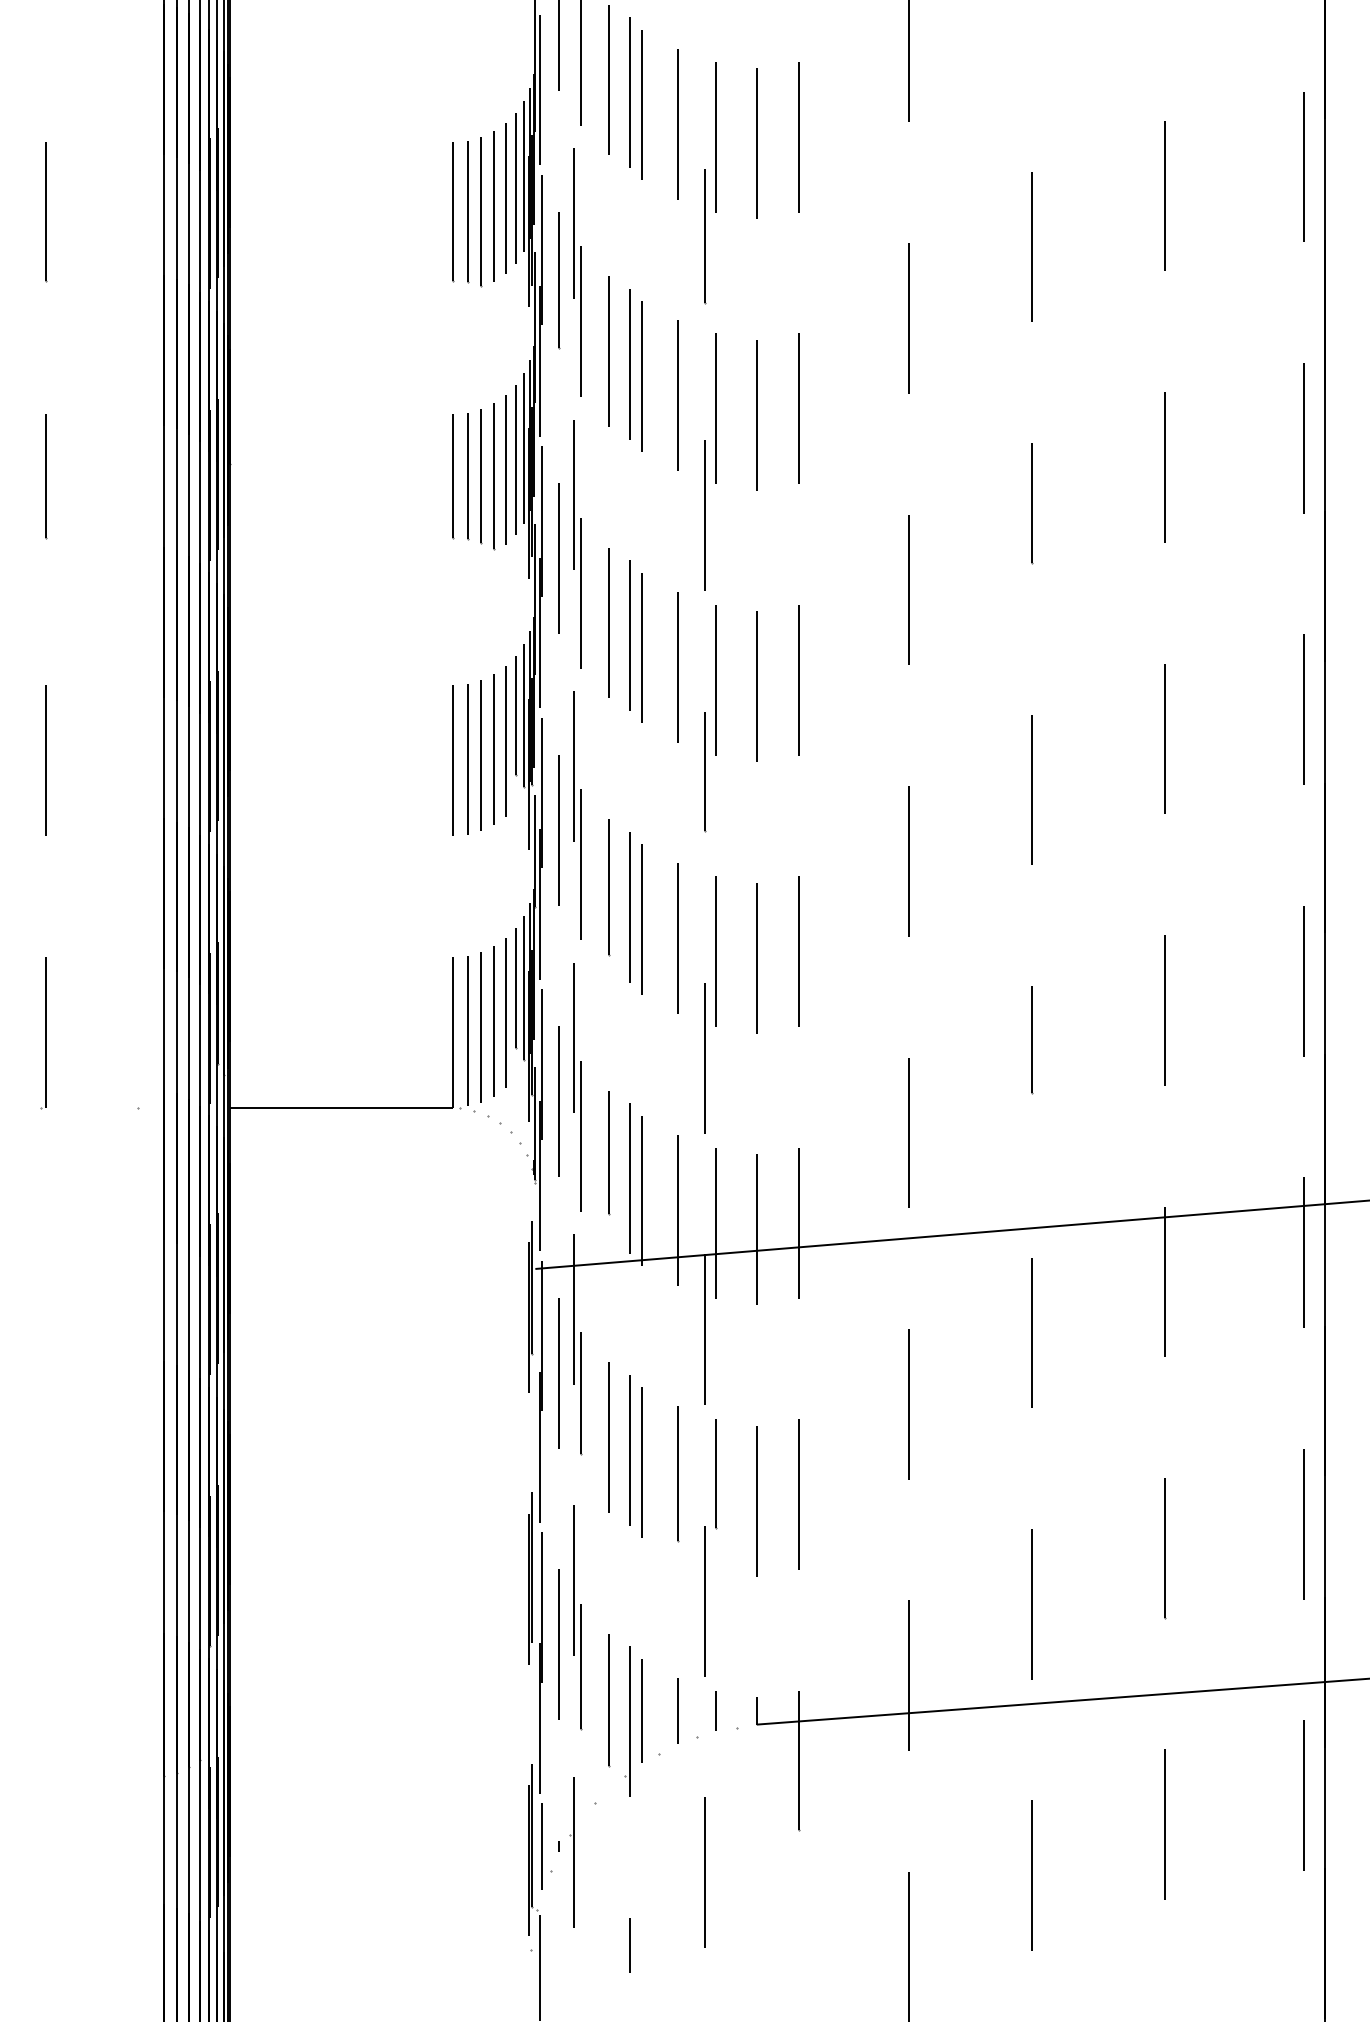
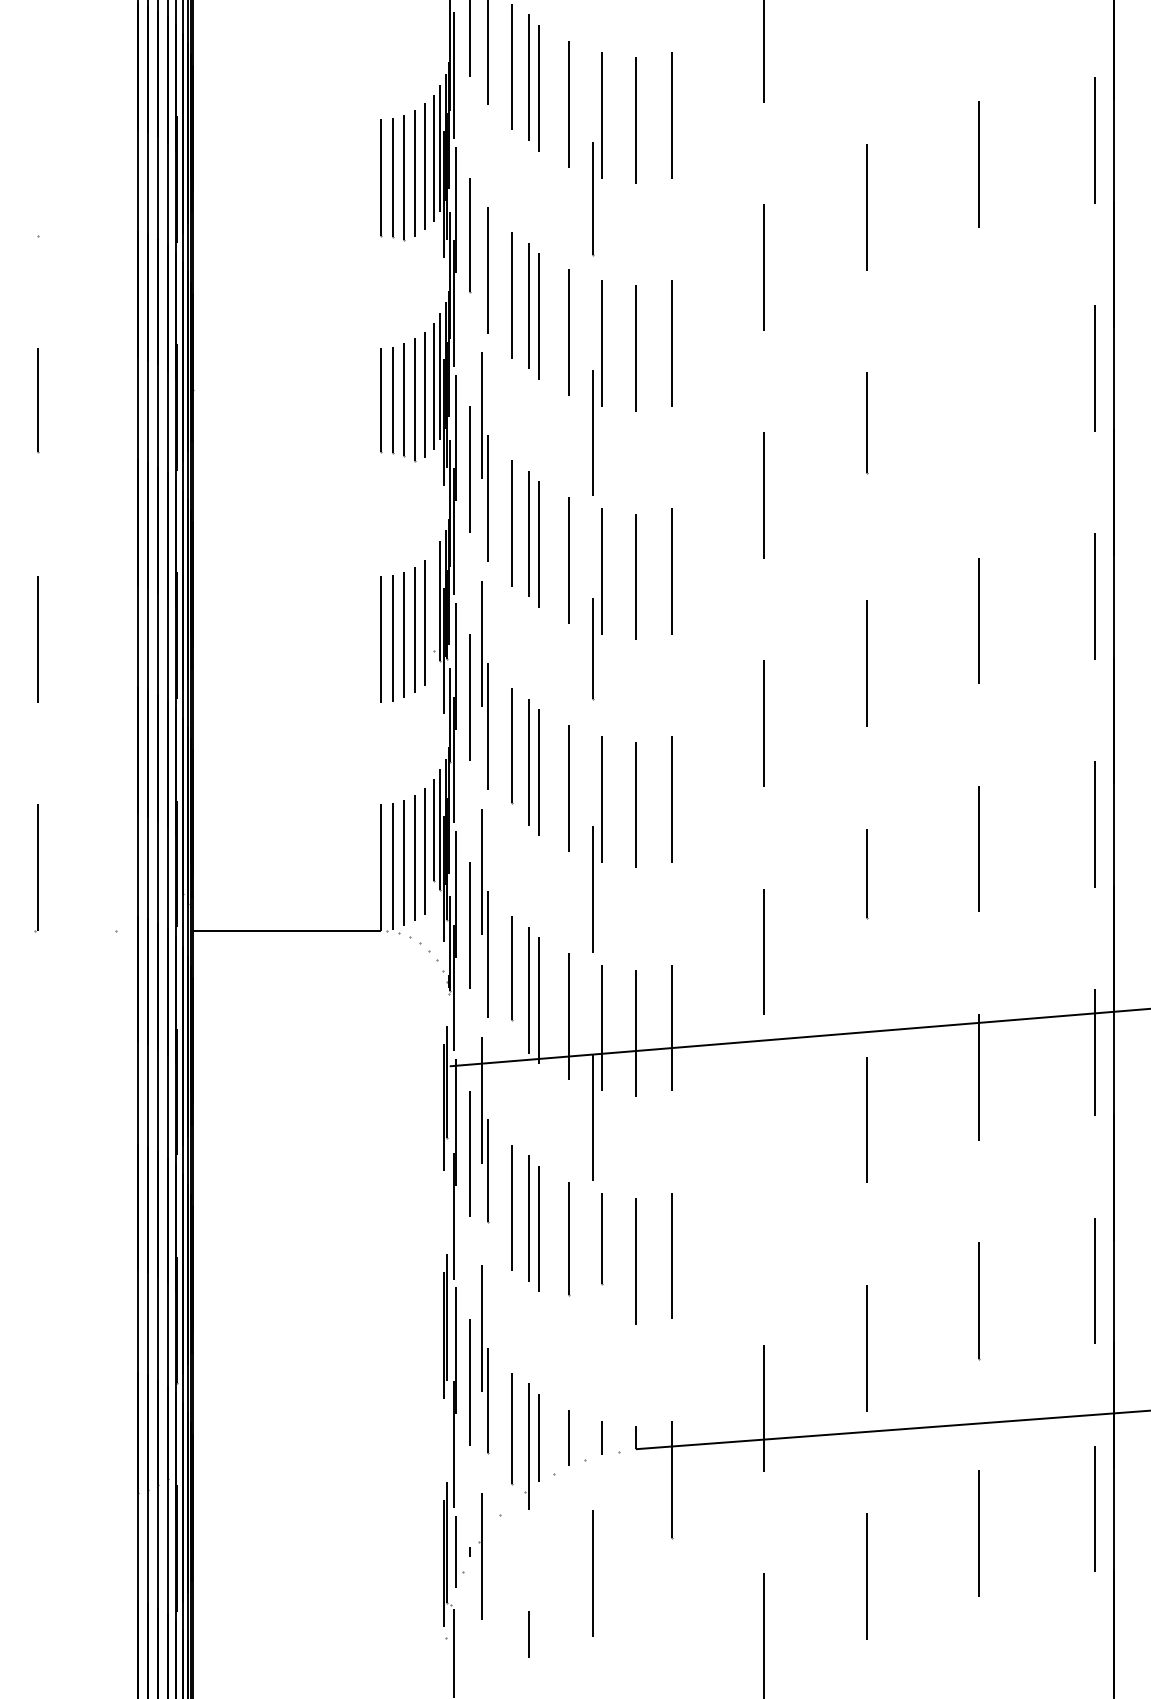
line: (45, 211) -> (38, 177), removed
line: (574, 223) -> (482, 187), removed
line: (1164, 467) -> (978, 392), removed
line: (516, 715) -> (433, 601), removed
line: (908, 1404) -> (763, 1180), removed
line: (705, 1600) -> (592, 1344), removed

